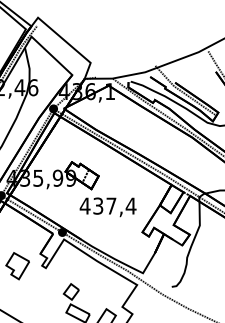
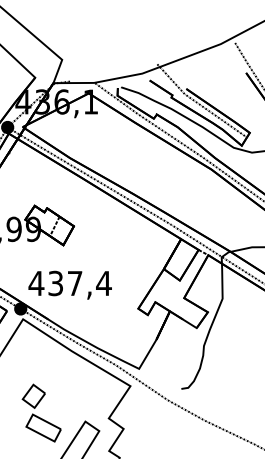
text: (107, 207) -> (69, 285), moved

